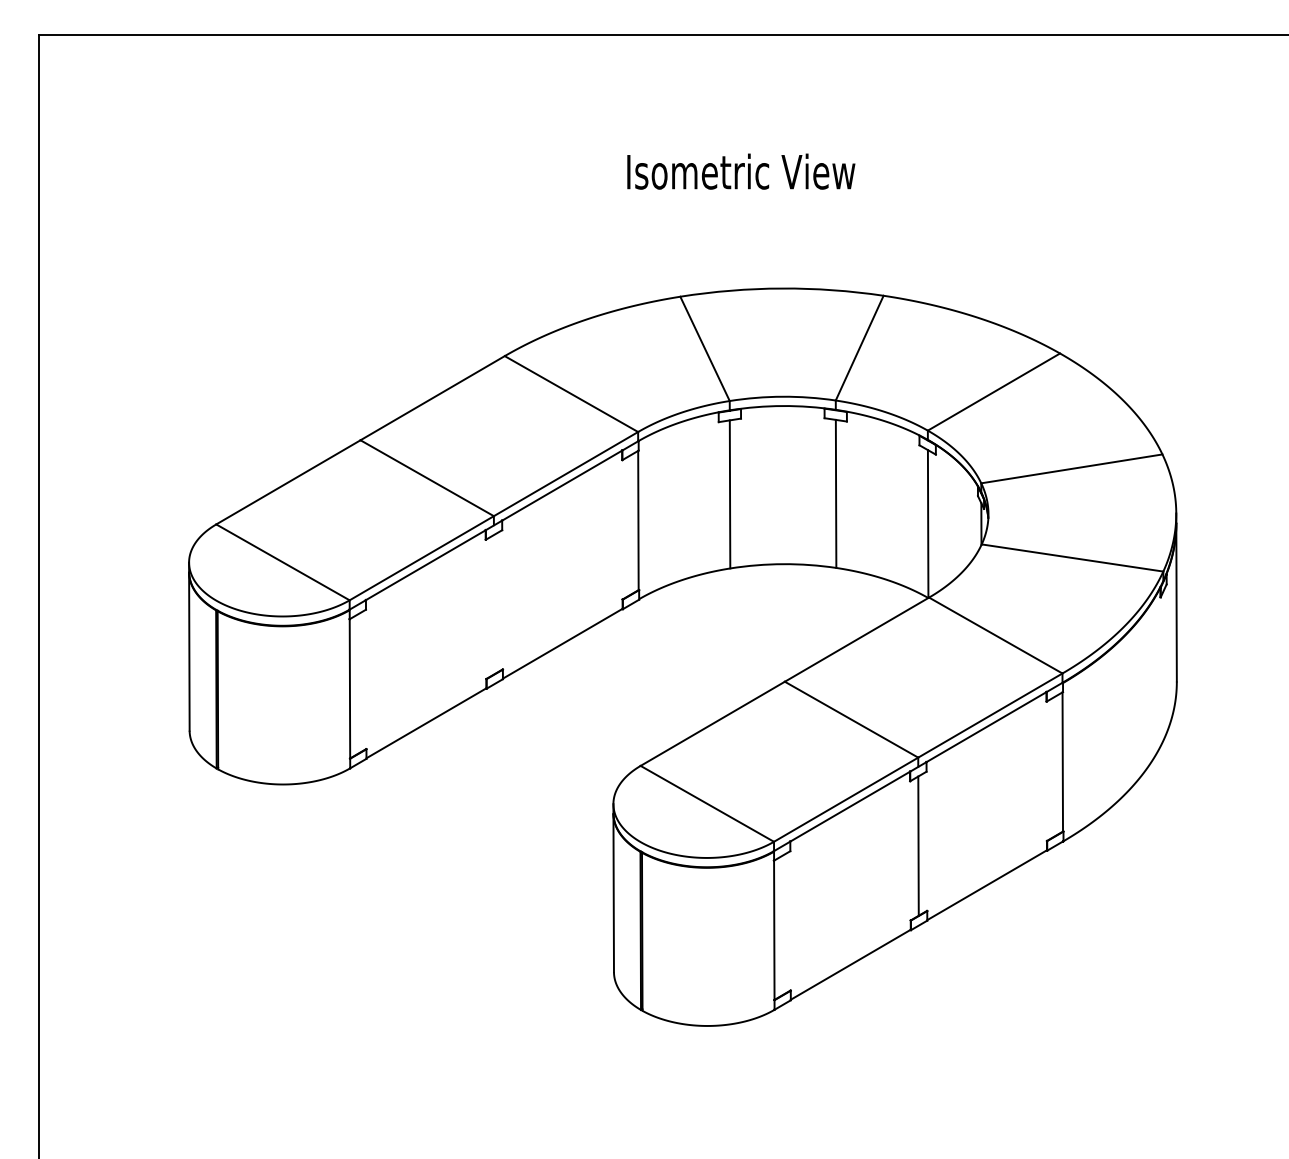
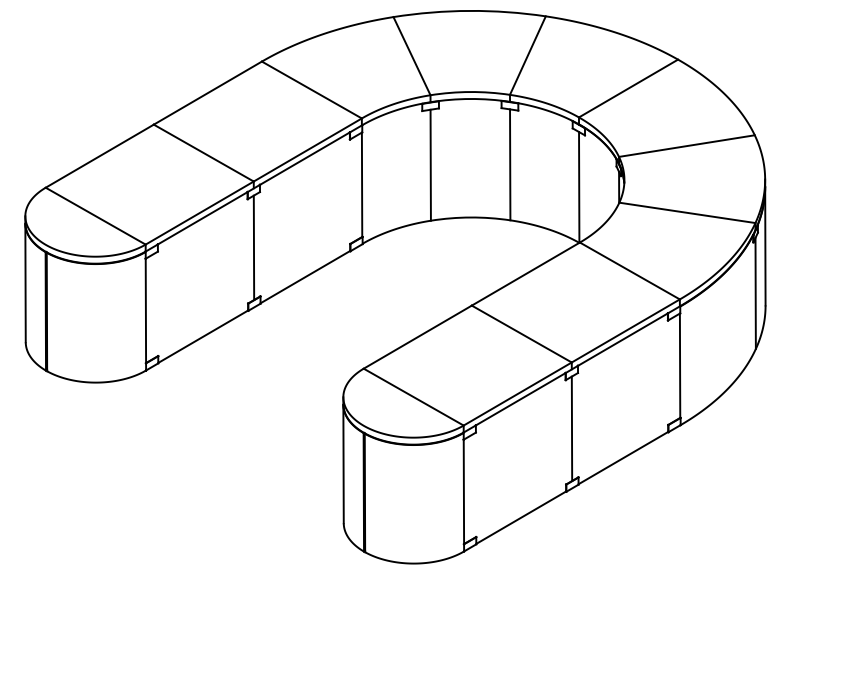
line: (493, 604) -> (253, 247), added
line: (1163, 665) -> (755, 293), added

